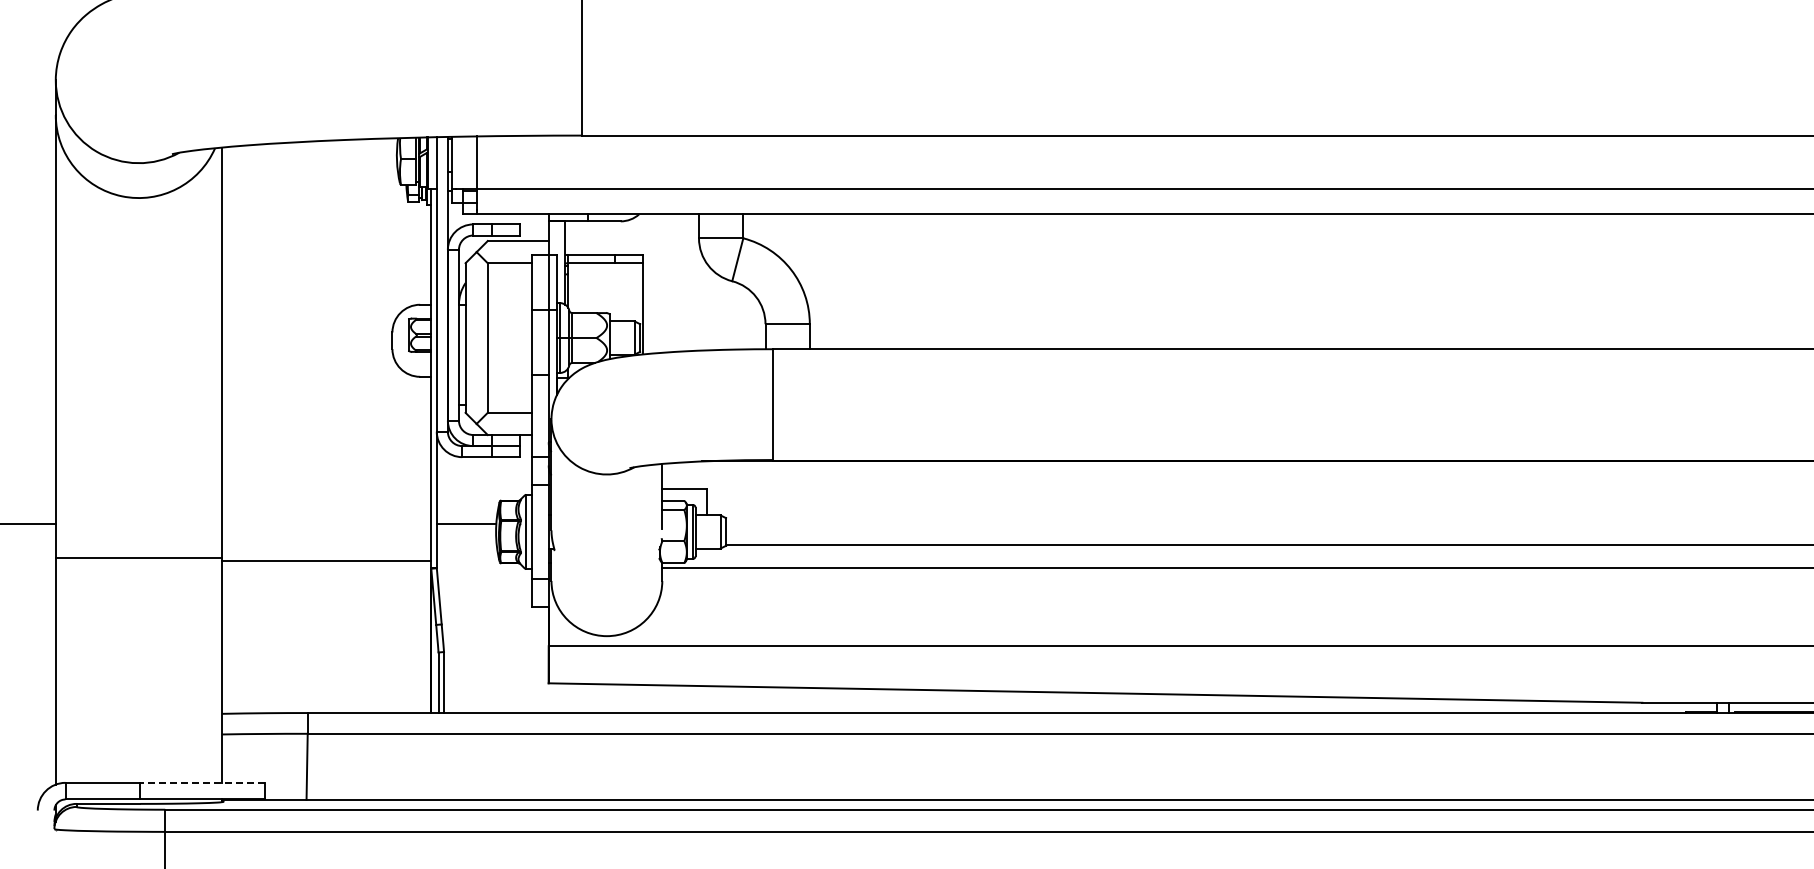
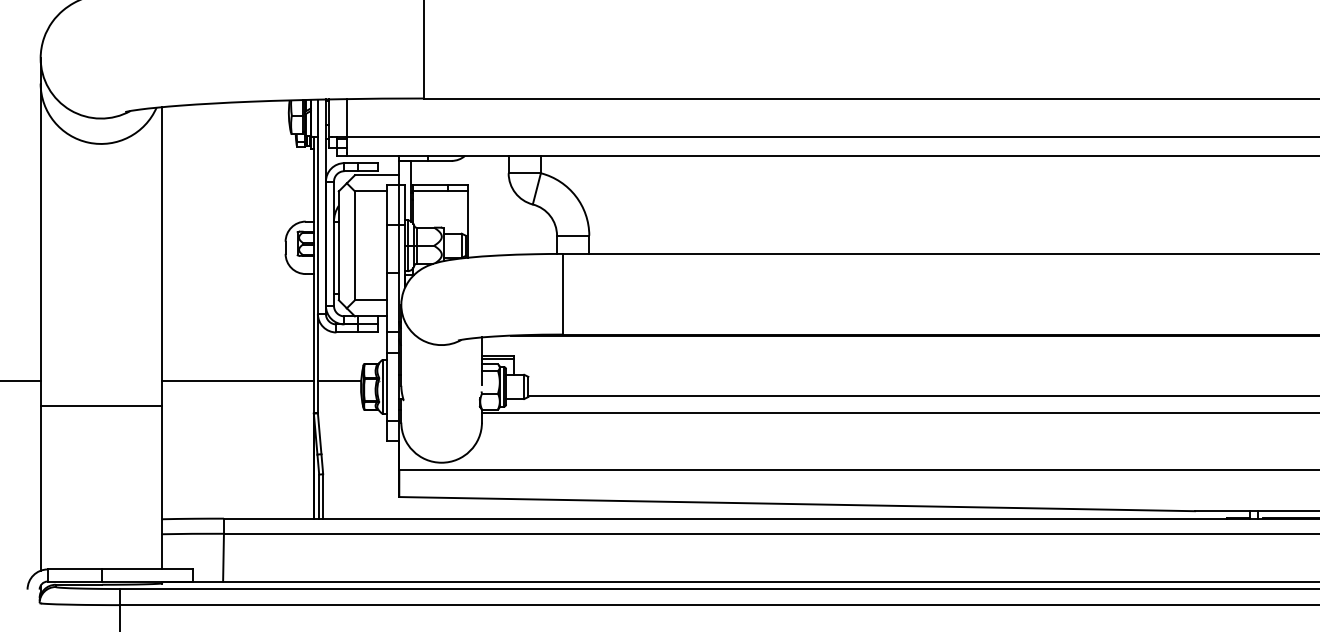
line: (684, 493) -> (498, 358), added
line: (326, 560) -> (237, 380), moved
line: (202, 782) -> (147, 569), dashed -> solid

